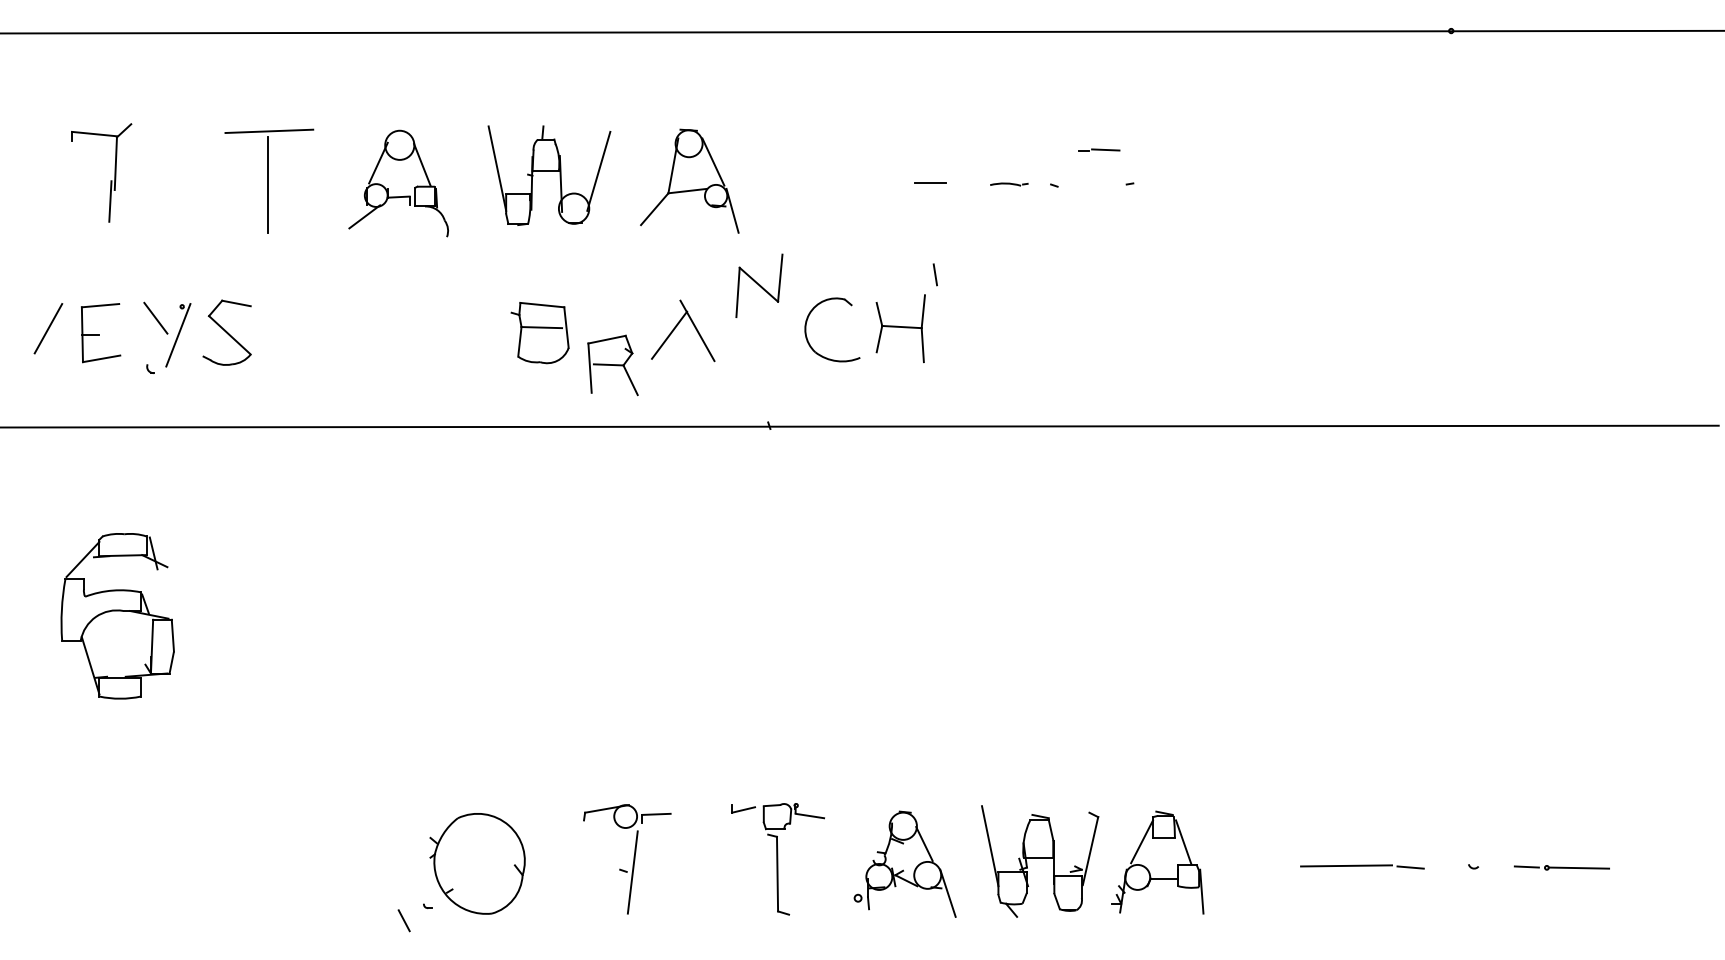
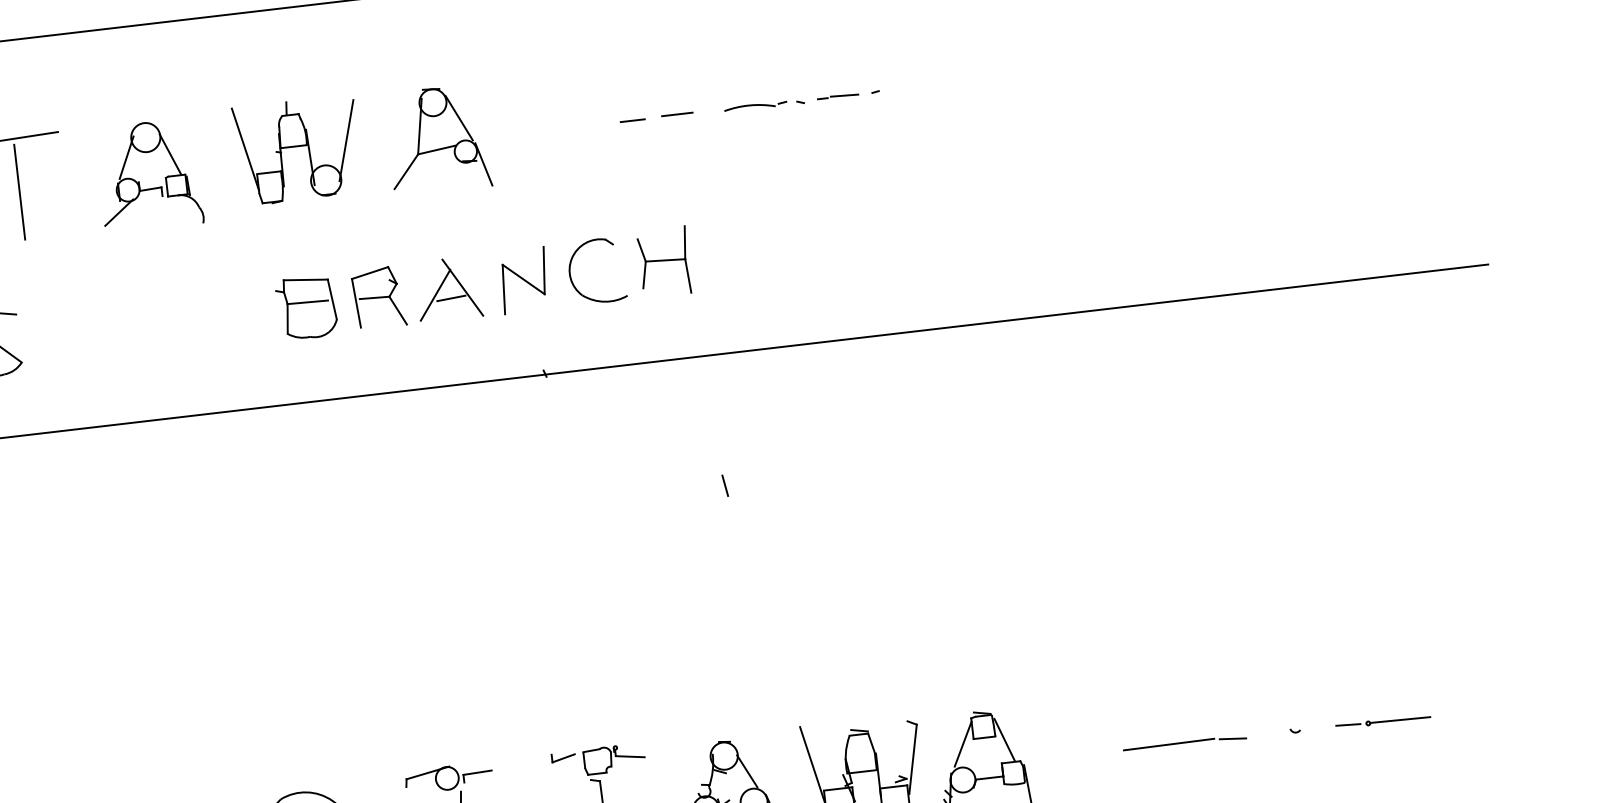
part: (1099, 149) -> (838, 95), moved
line: (885, 184) -> (632, 120), added
part: (1008, 184) -> (754, 106), size x1.67
line: (934, 274) -> (724, 485), moved
part: (759, 285) -> (524, 280), moved
line: (684, 340) -> (451, 298), added
part: (612, 365) -> (378, 298), moved

